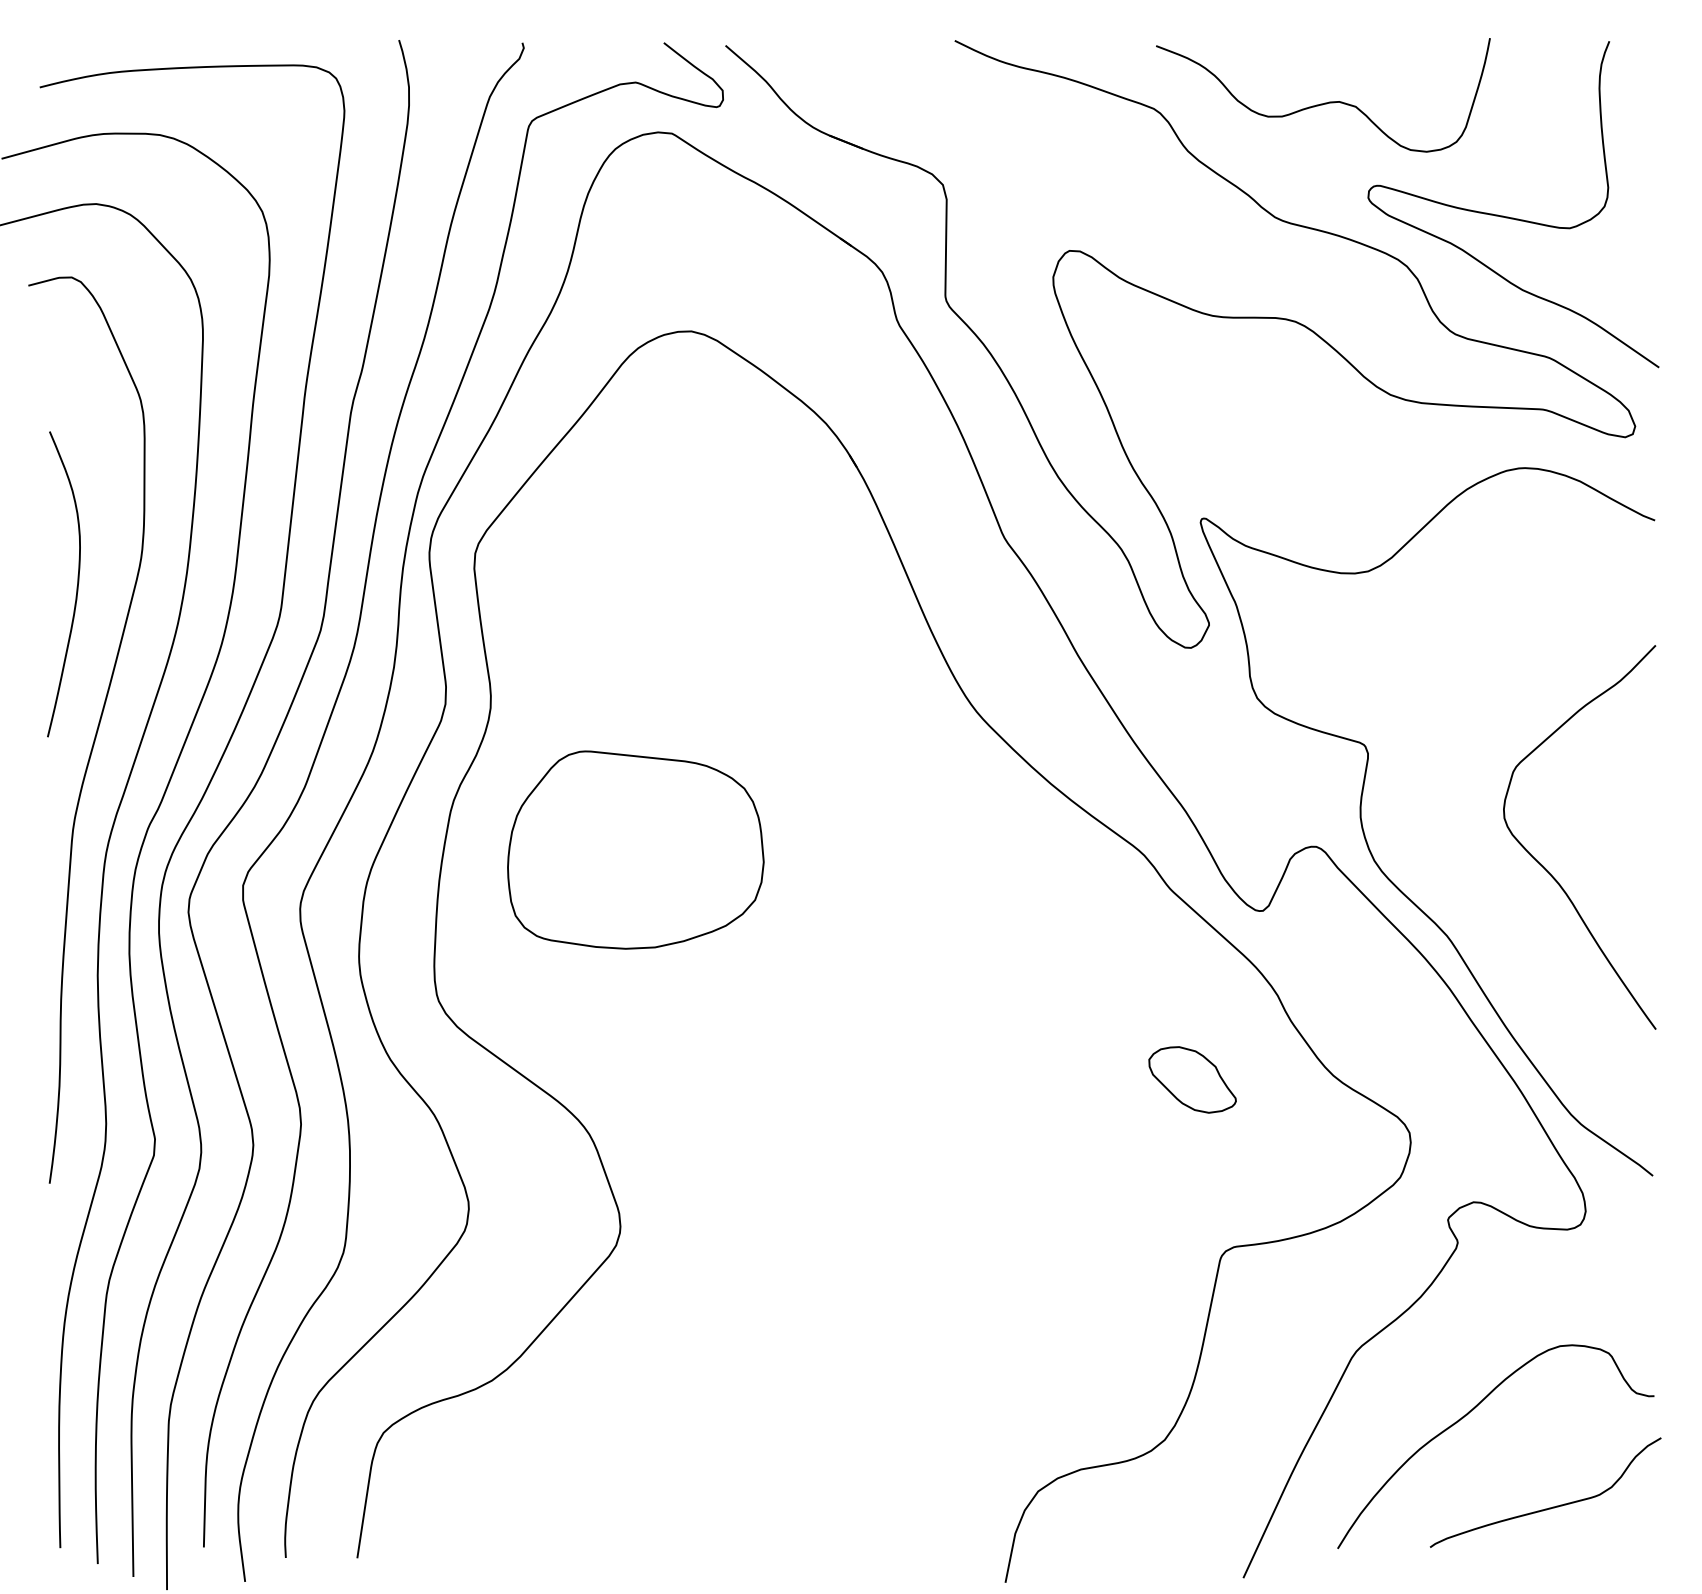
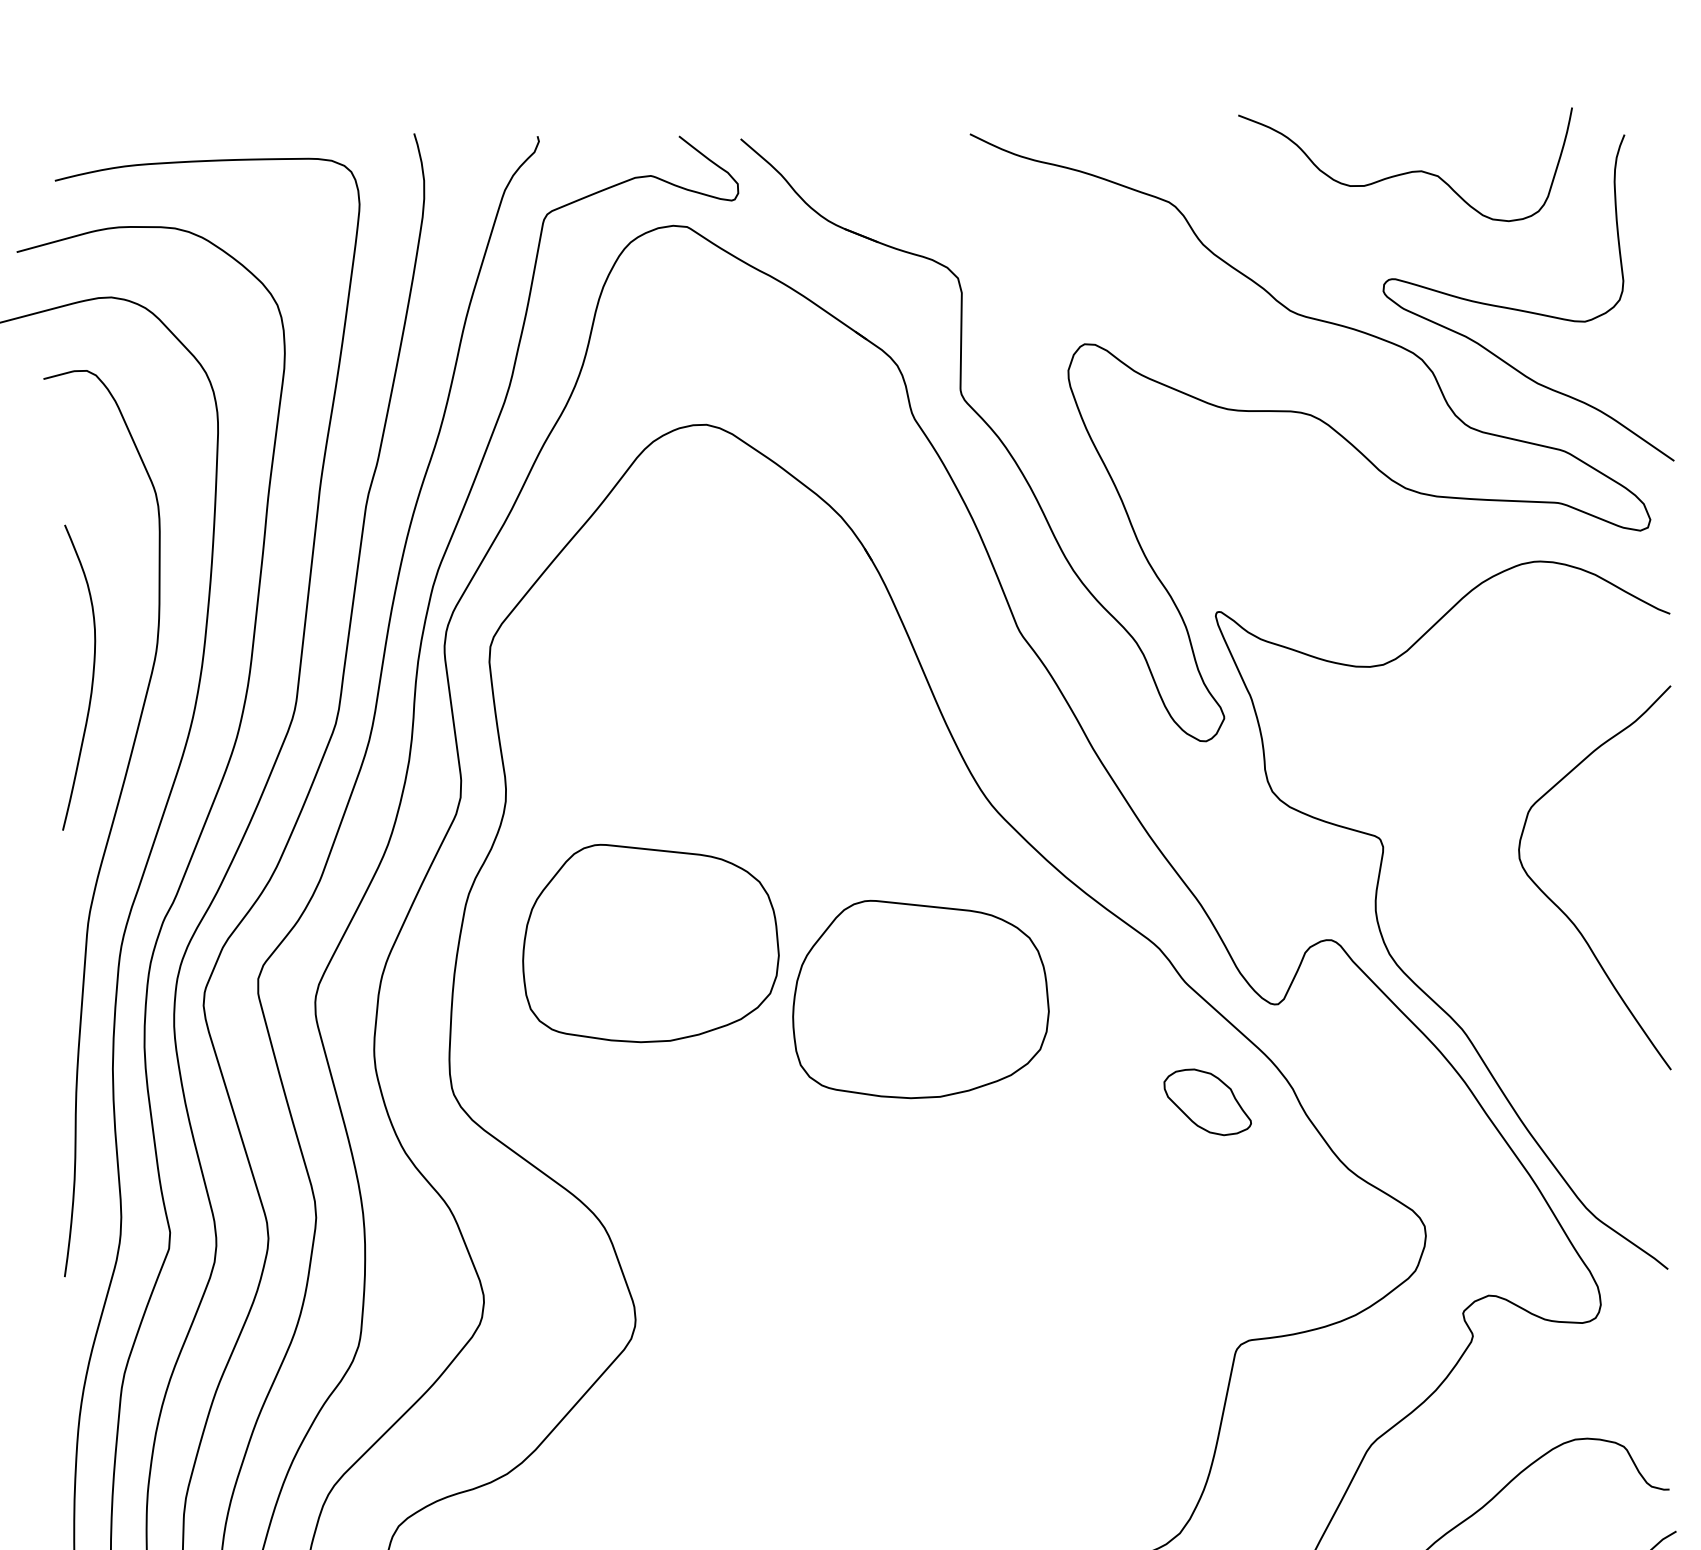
curve: (1324, 102) -> (1406, 171), moved
curve: (1546, 868) -> (1561, 908), moved
part: (905, 905) -> (920, 998), added
part: (1192, 1079) -> (1207, 1101), moved

